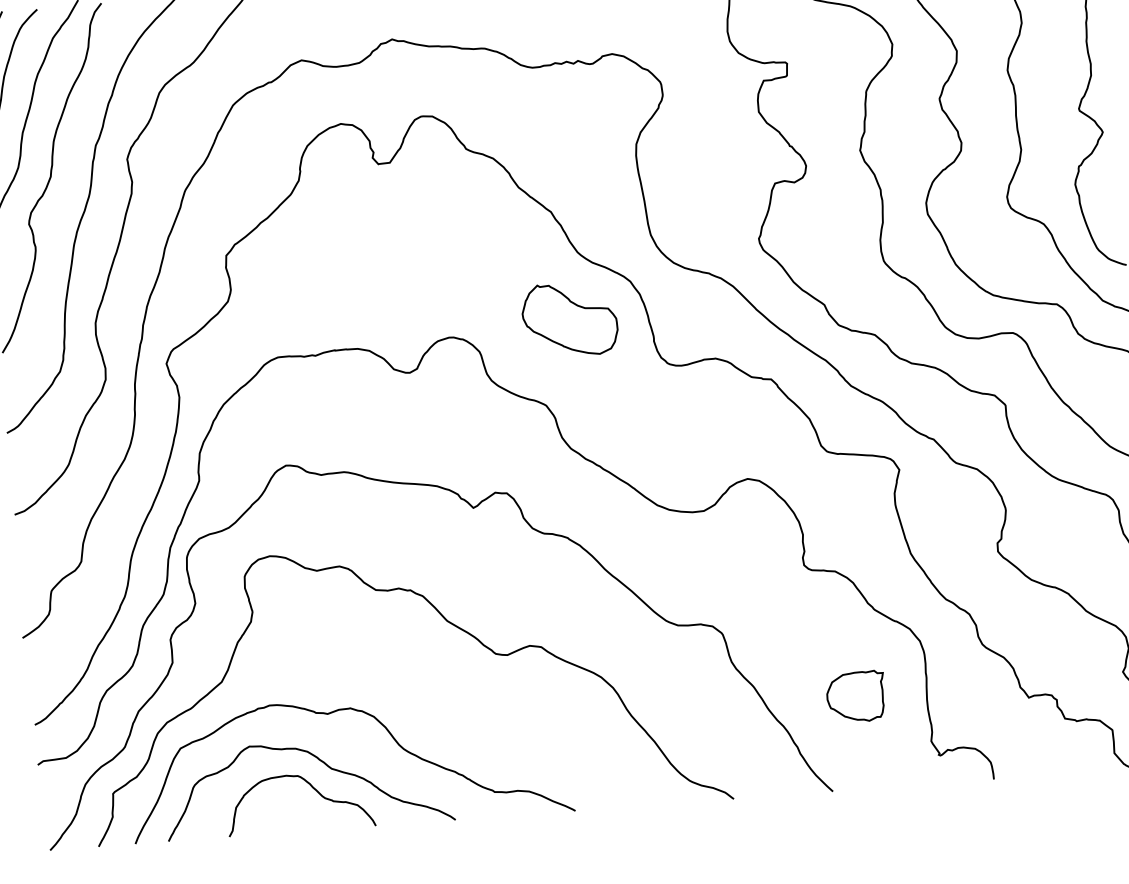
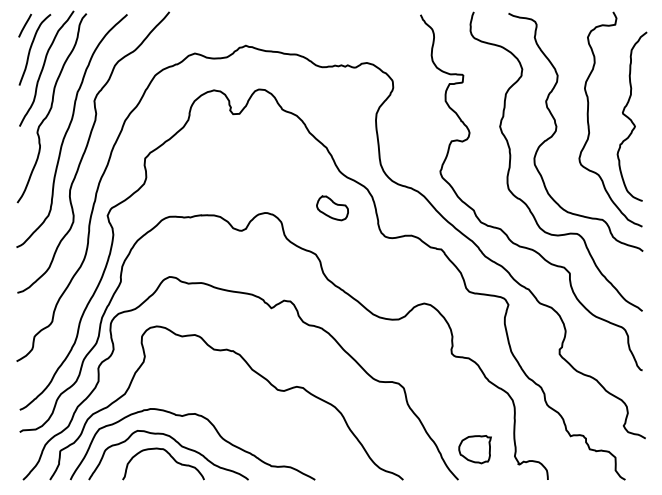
part: (569, 320) -> (332, 208), size x0.6
part: (854, 696) -> (474, 449), moved

